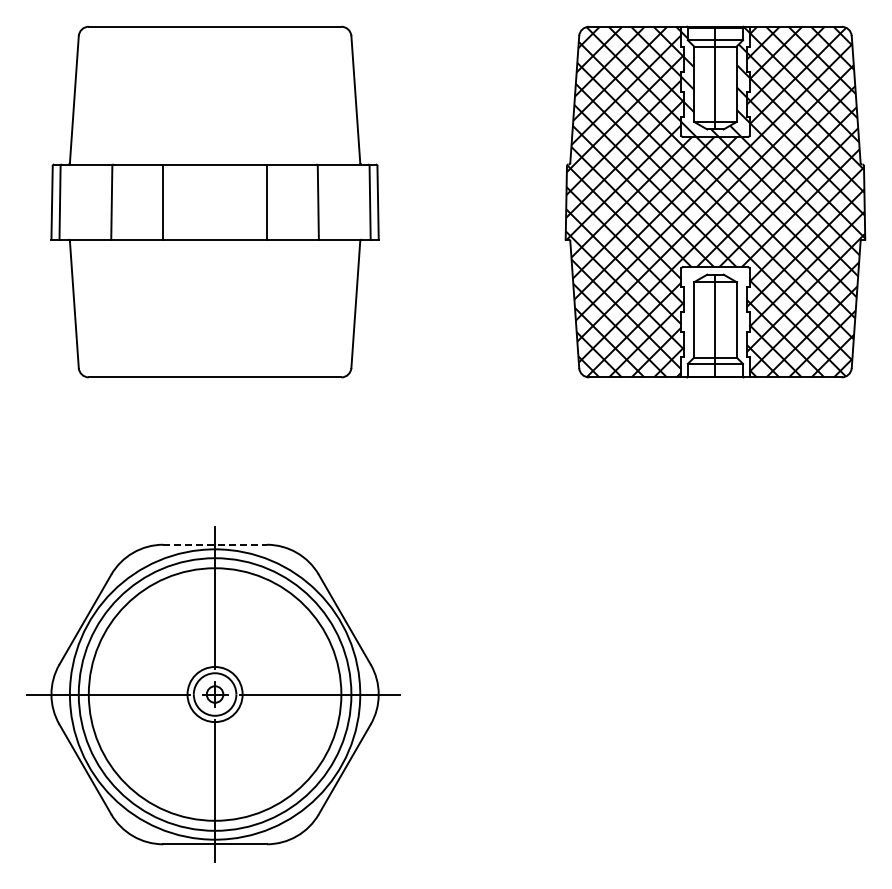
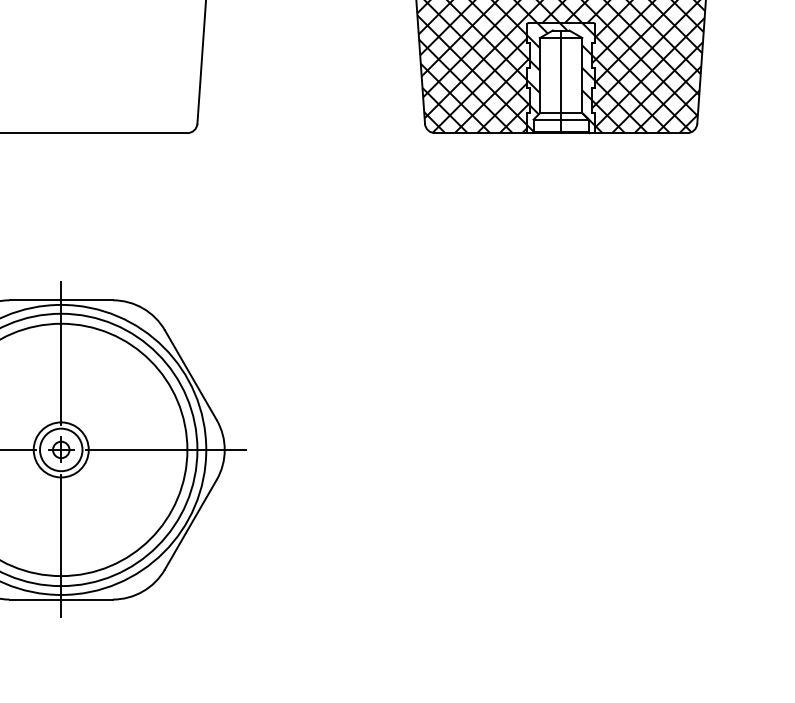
hatch: (715, 321) -> (561, 77), added
line: (215, 544) -> (61, 300), dashed -> solid

